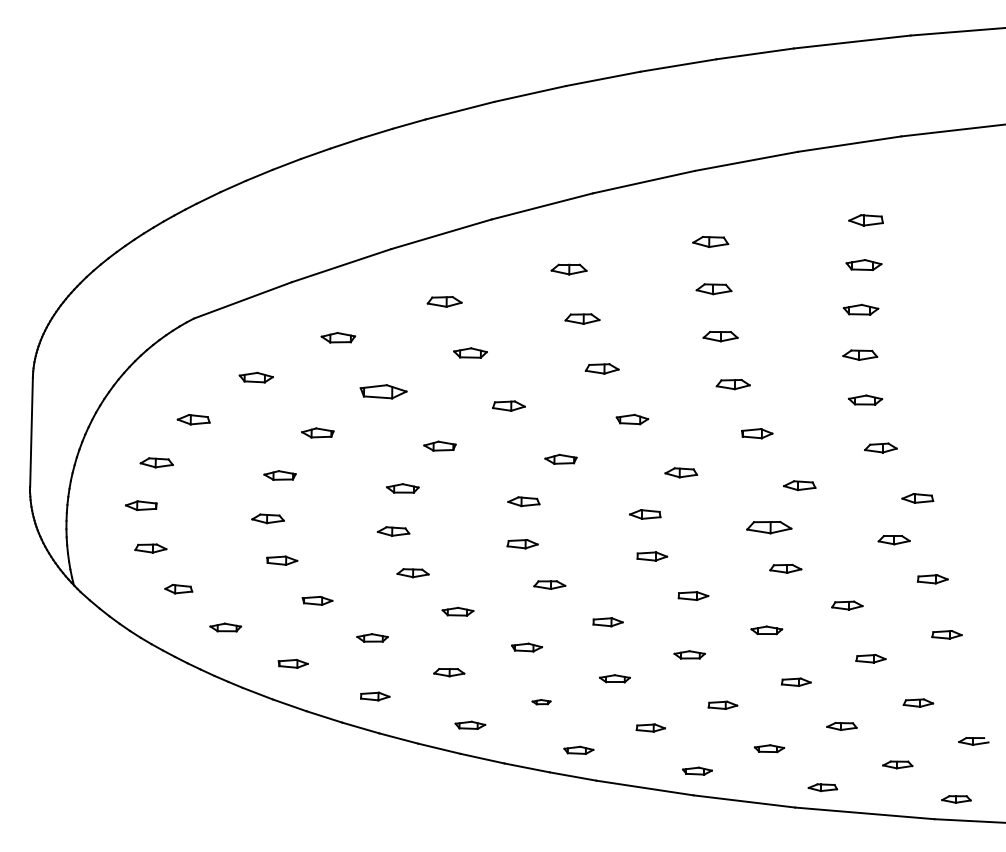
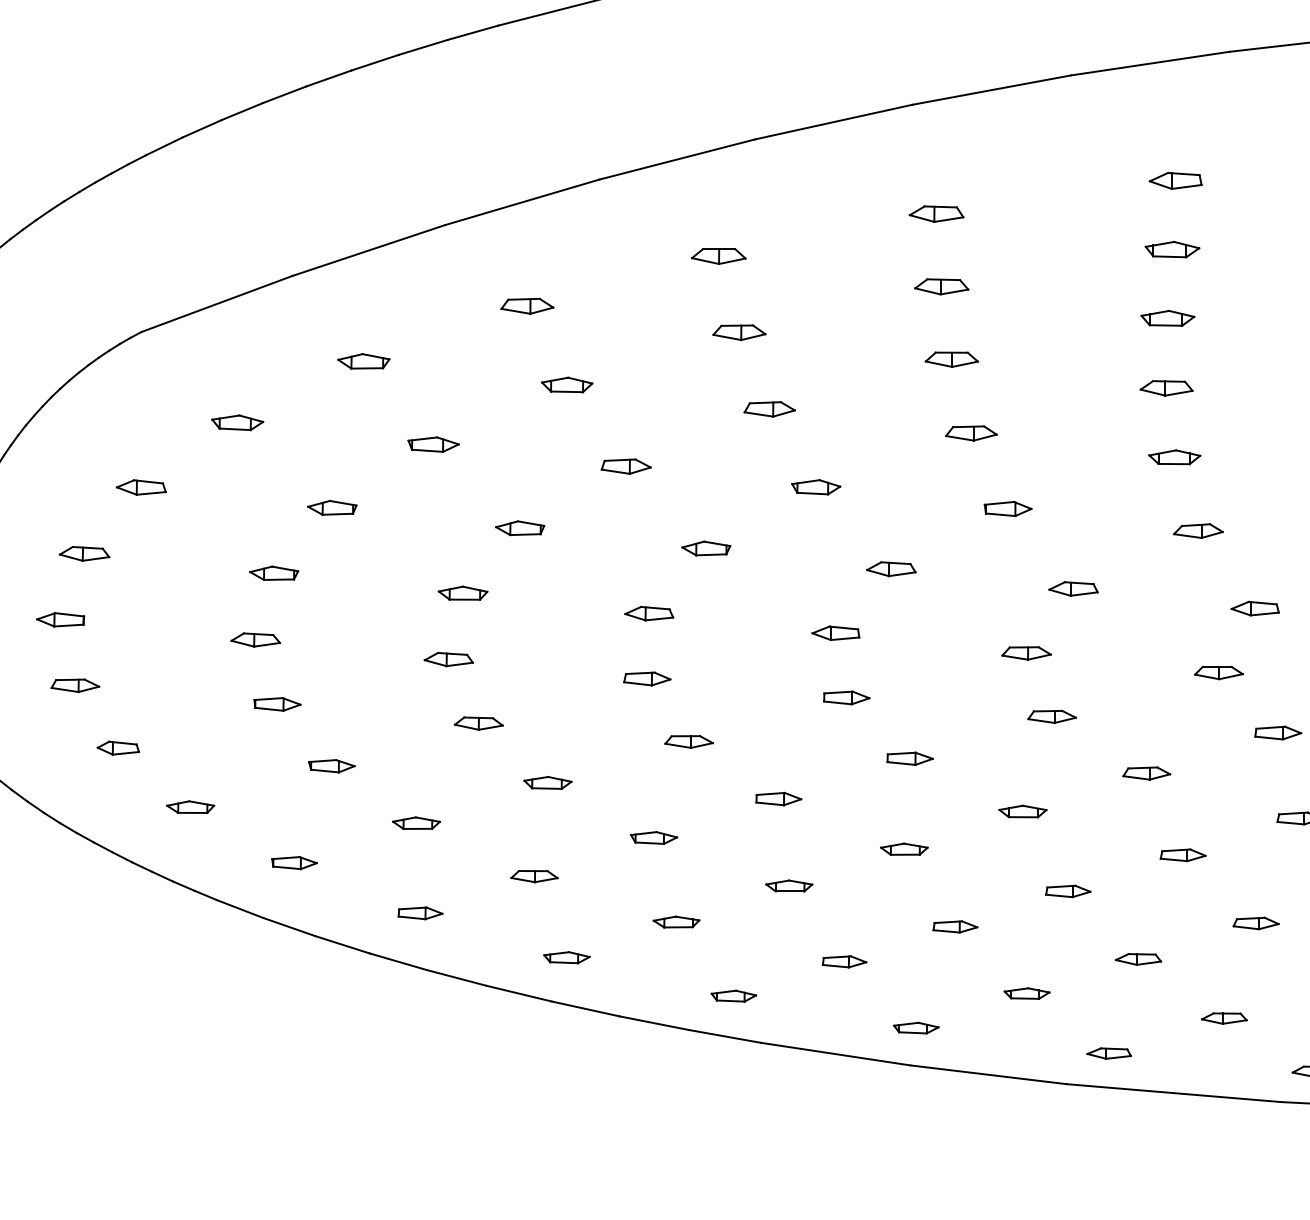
part: (383, 391) -> (433, 444), size x0.71
part: (768, 527) -> (1025, 653), size x0.71
part: (541, 701) -> (676, 920), size x1.67

